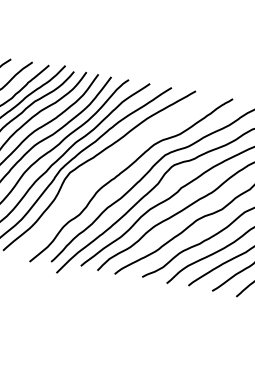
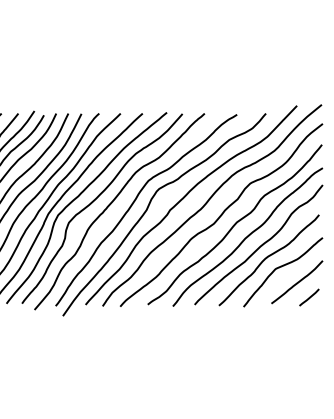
curve: (109, 164) -> (95, 200), added

